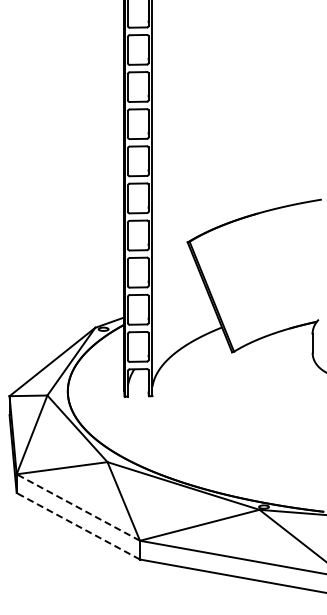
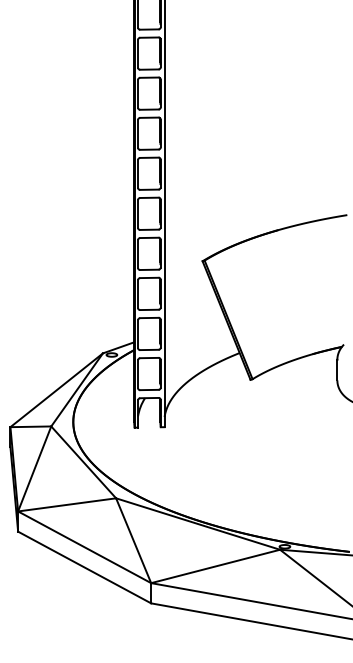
line: (77, 507) -> (83, 547), dashed -> solid
line: (77, 526) -> (83, 567), dashed -> solid

